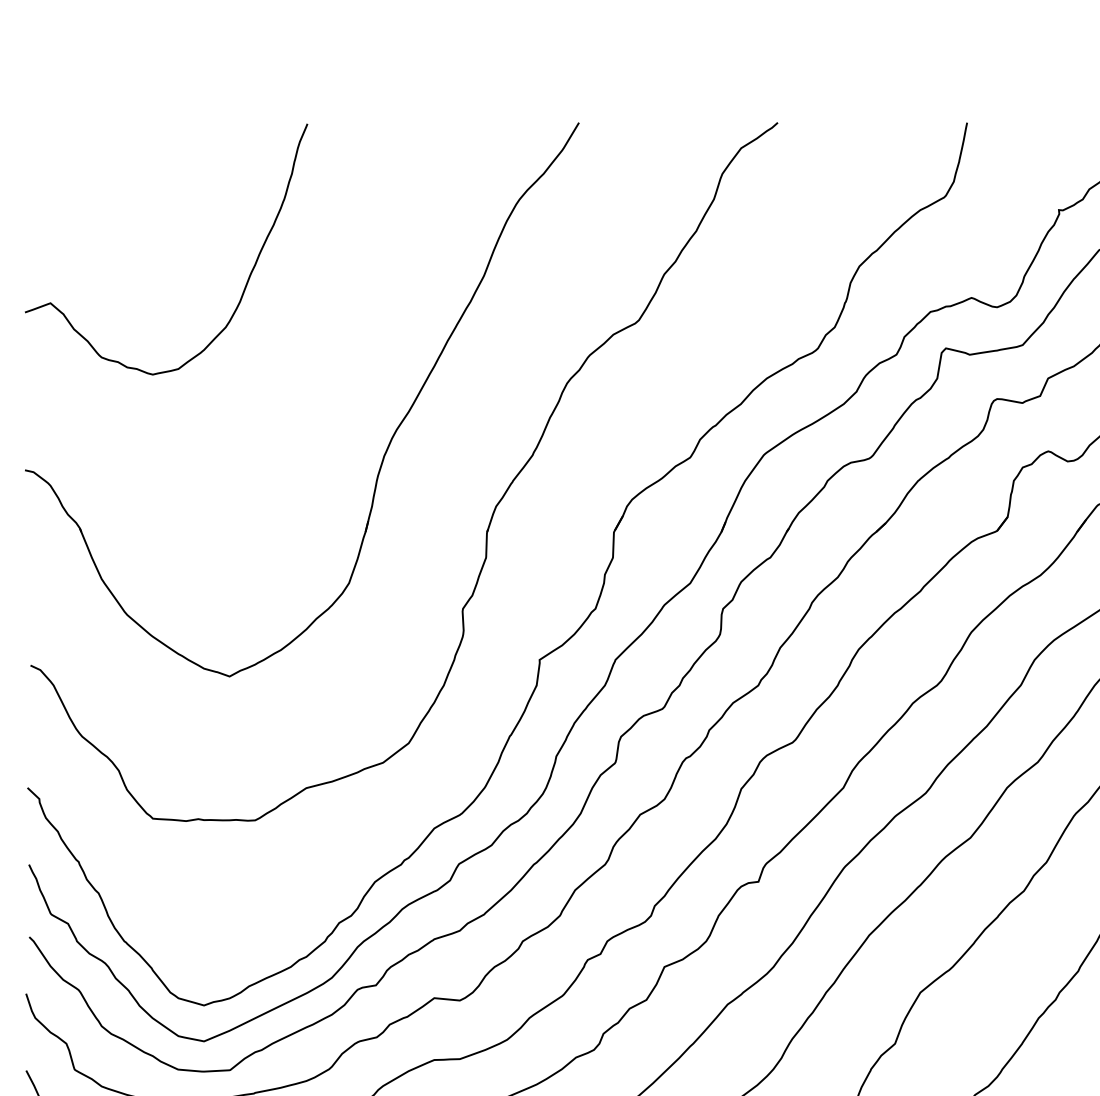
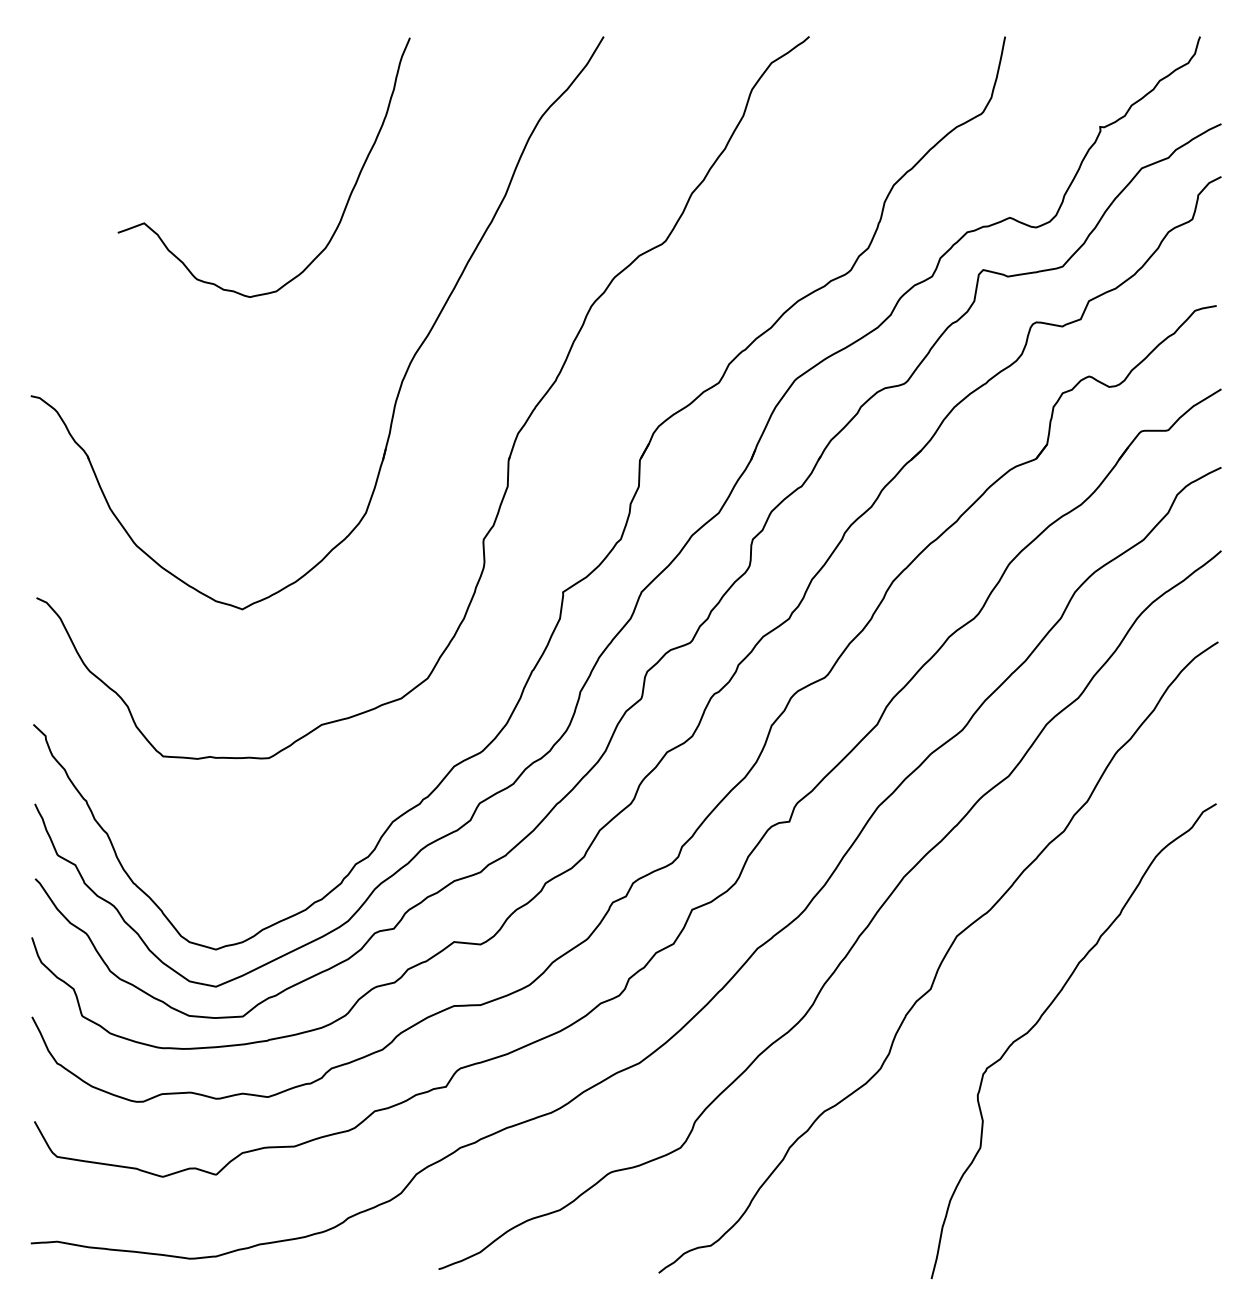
curve: (247, 280) -> (347, 199), moved

